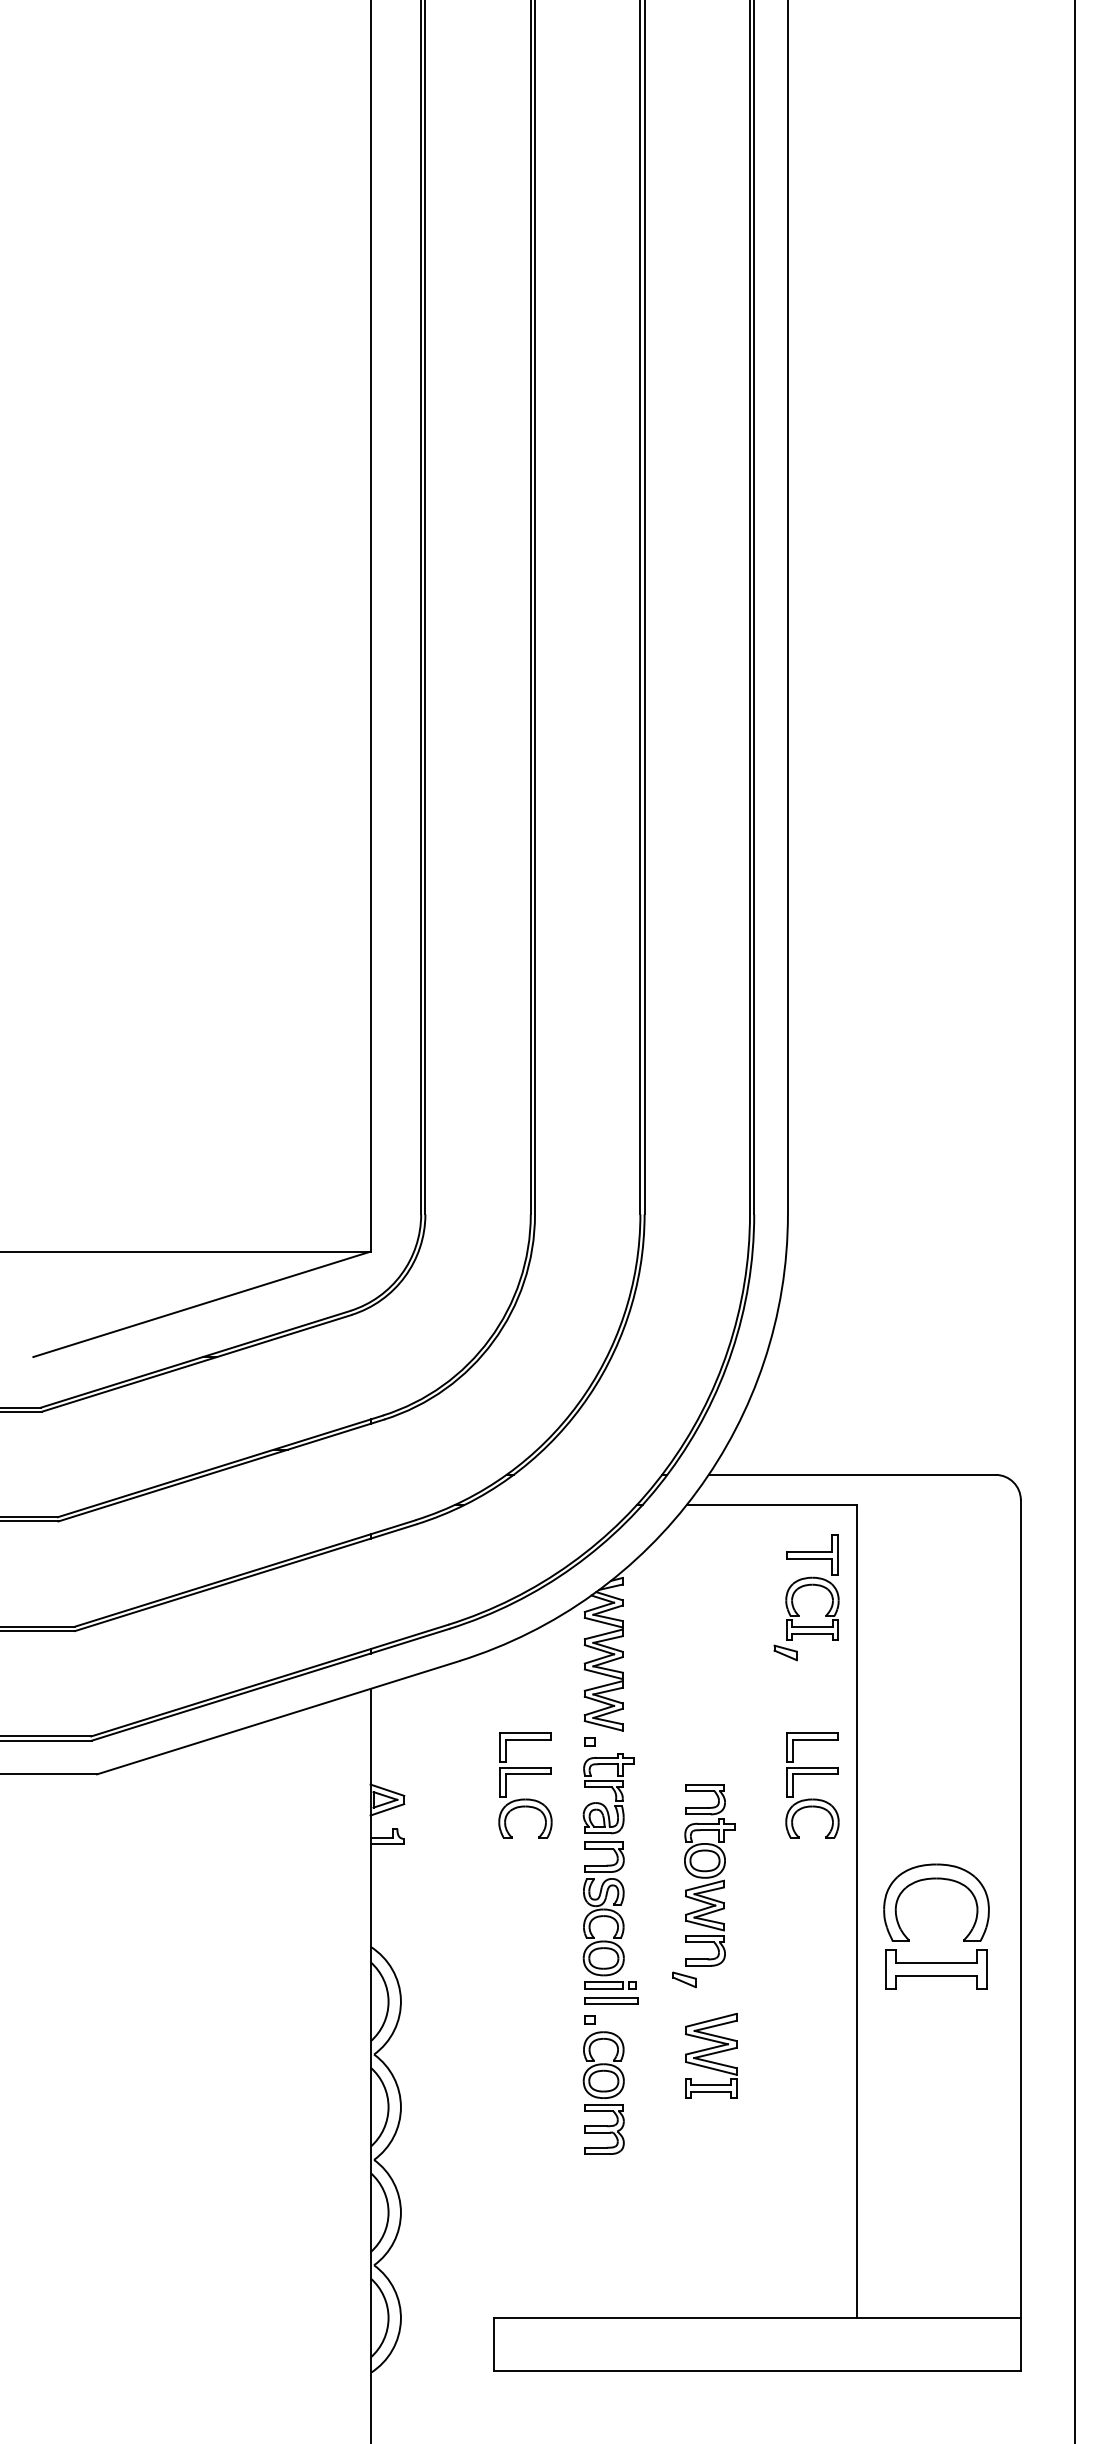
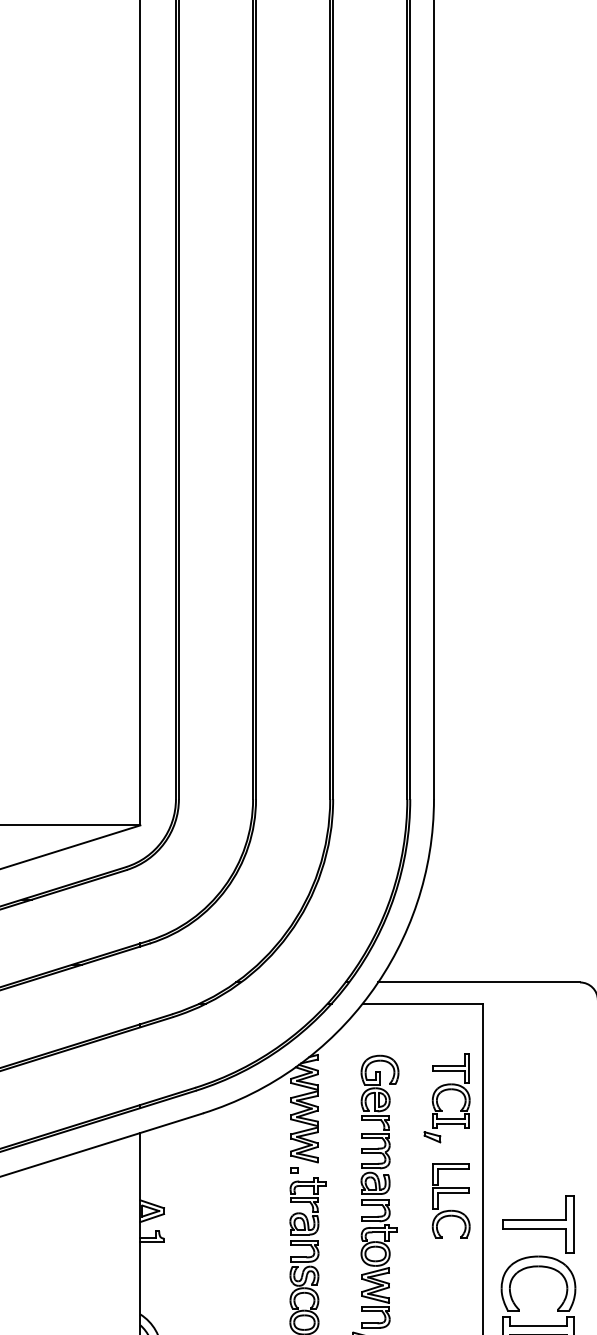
part: (802, 1587) -> (444, 1091), moved
part: (711, 1677) -> (380, 1124), added
part: (525, 1774) -> (249, 1193), removed
part: (936, 1819) -> (538, 1224), added

